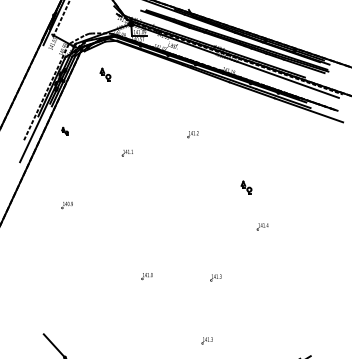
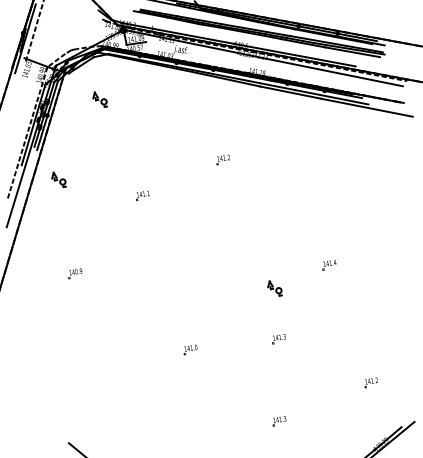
part: (64, 131) -> (57, 179), size x1.67
part: (246, 187) -> (274, 288), moved
part: (281, 321) -> (370, 382), added

